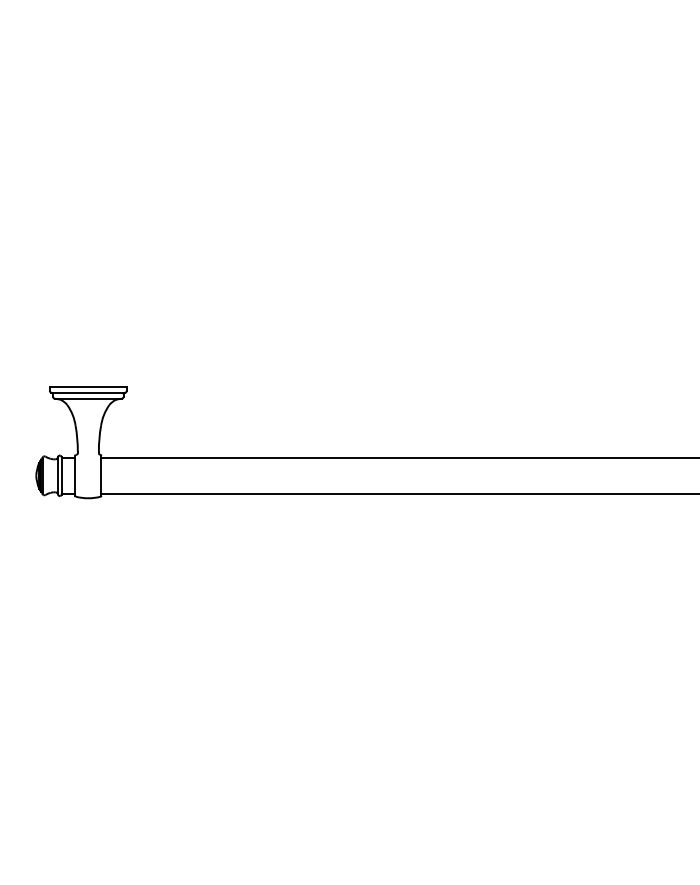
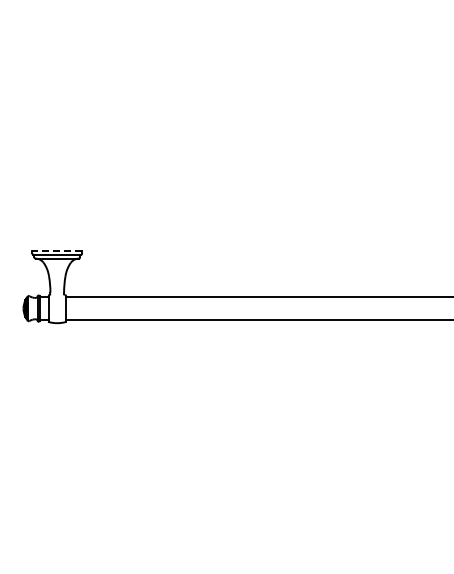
line: (87, 386) -> (56, 250), solid -> dashed

